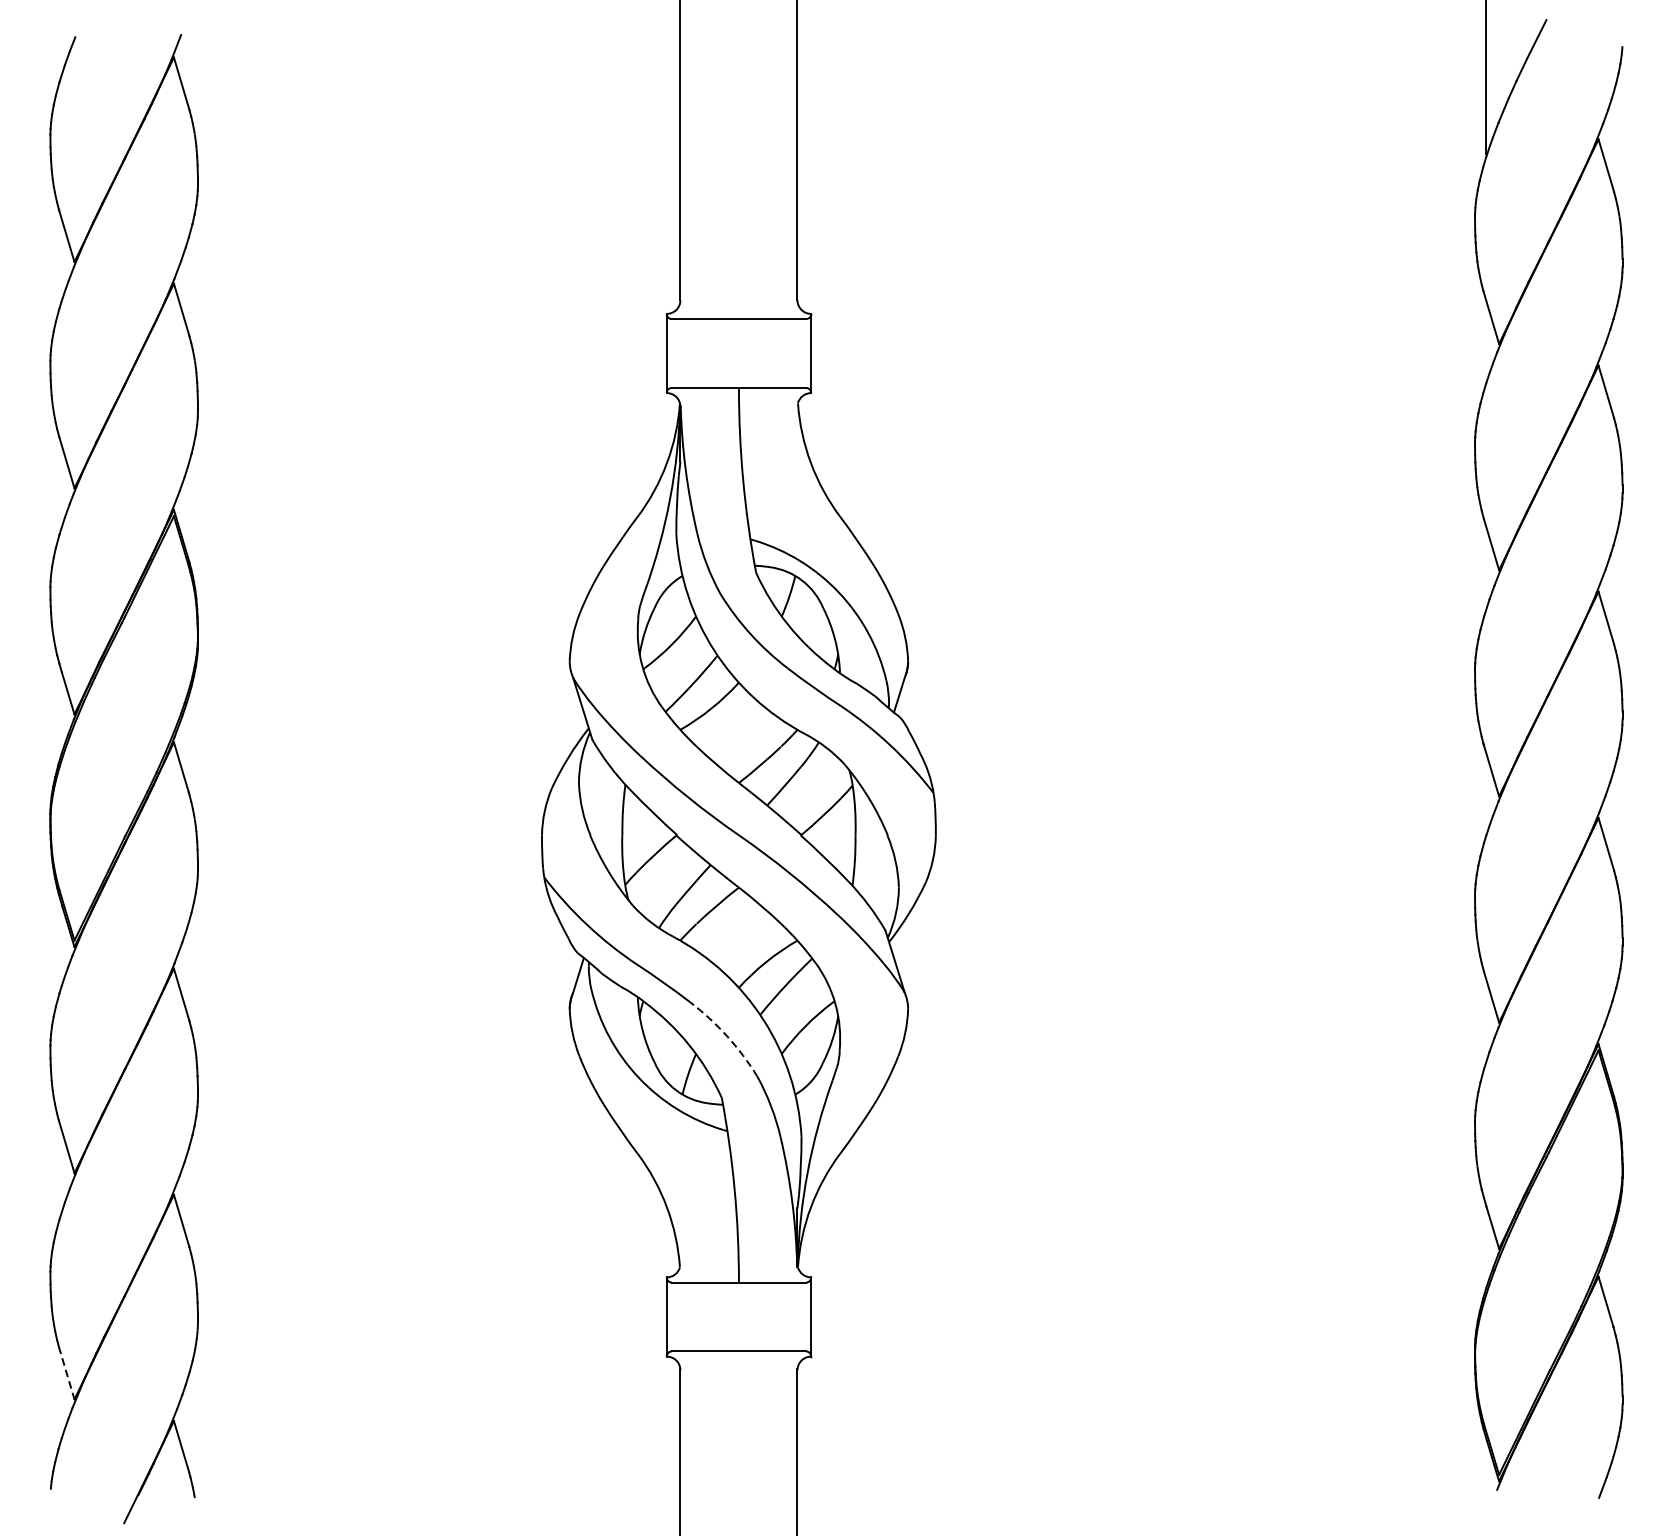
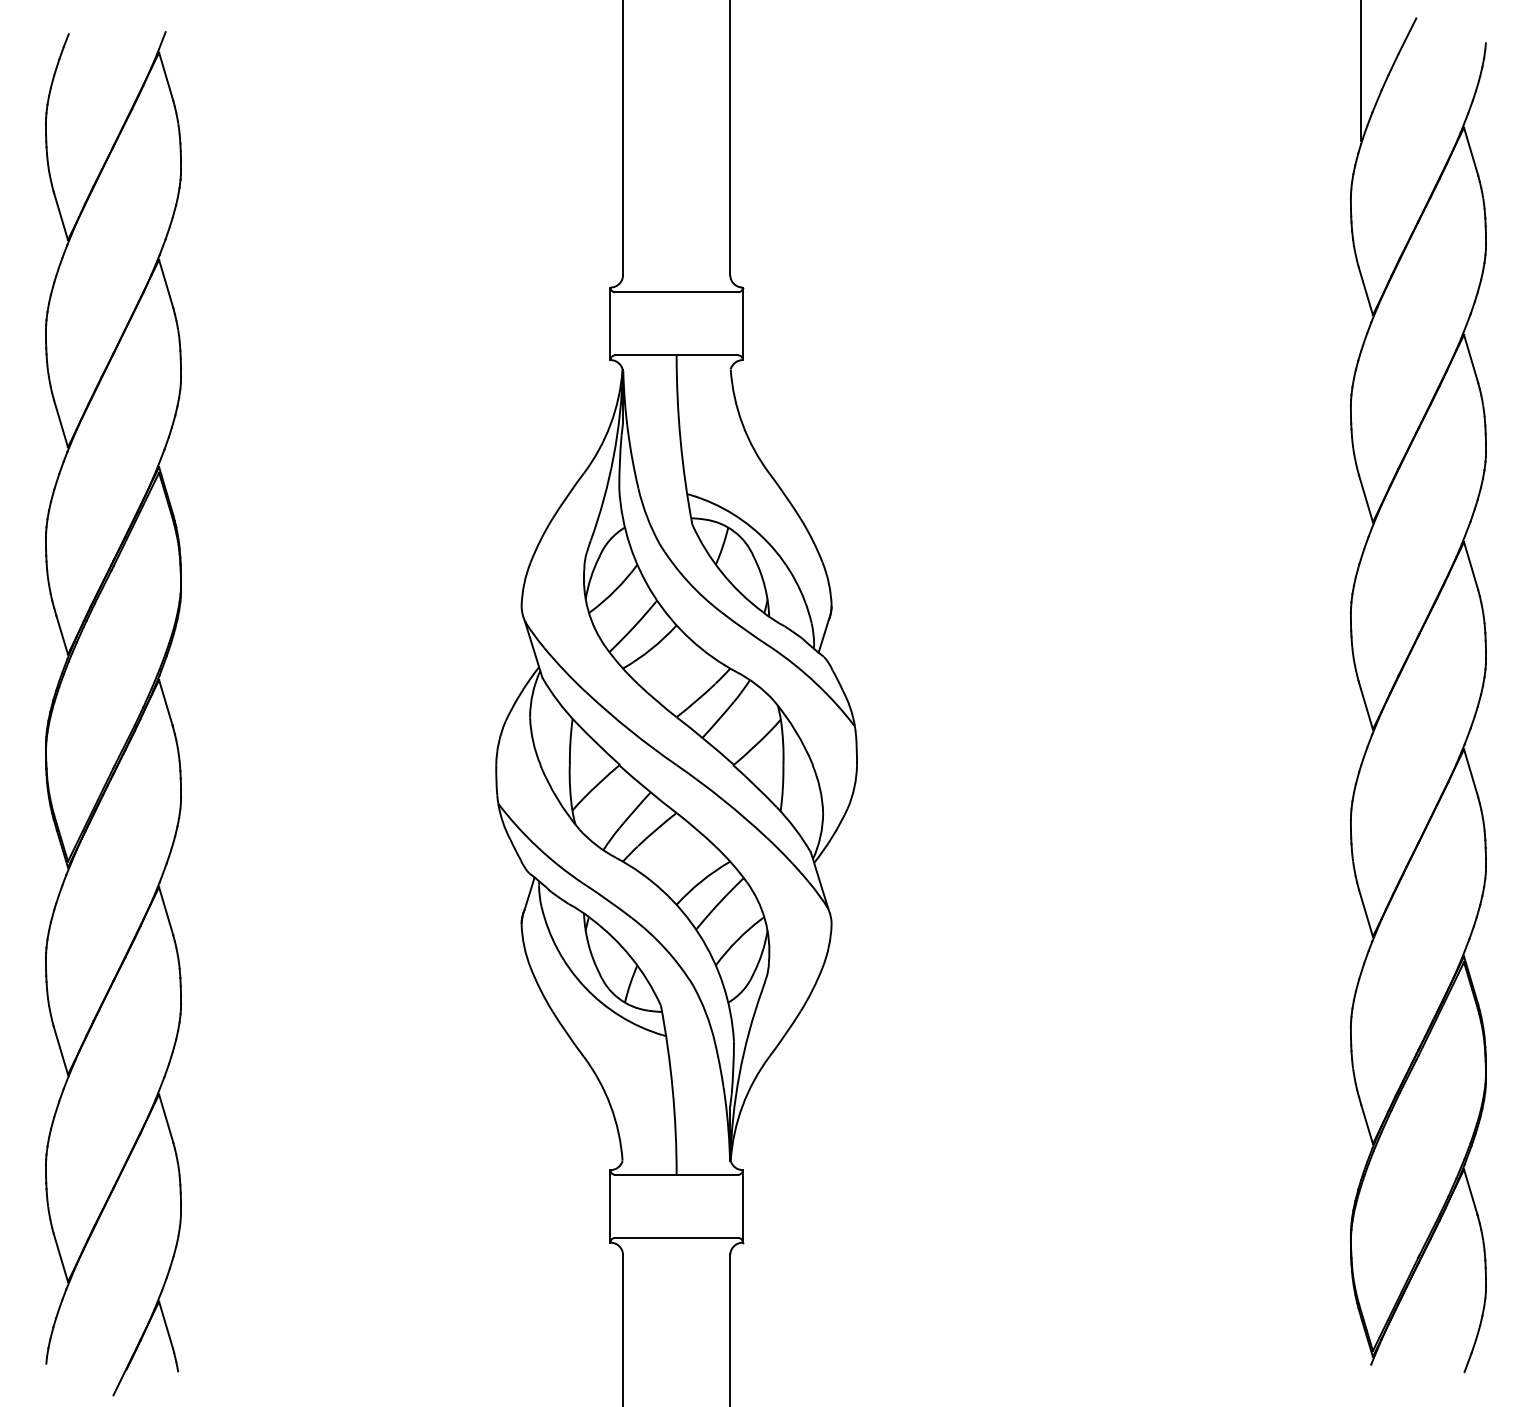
arc: (726, 1036) -> (665, 949), dashed -> solid
line: (66, 1373) -> (60, 1258), dashed -> solid

